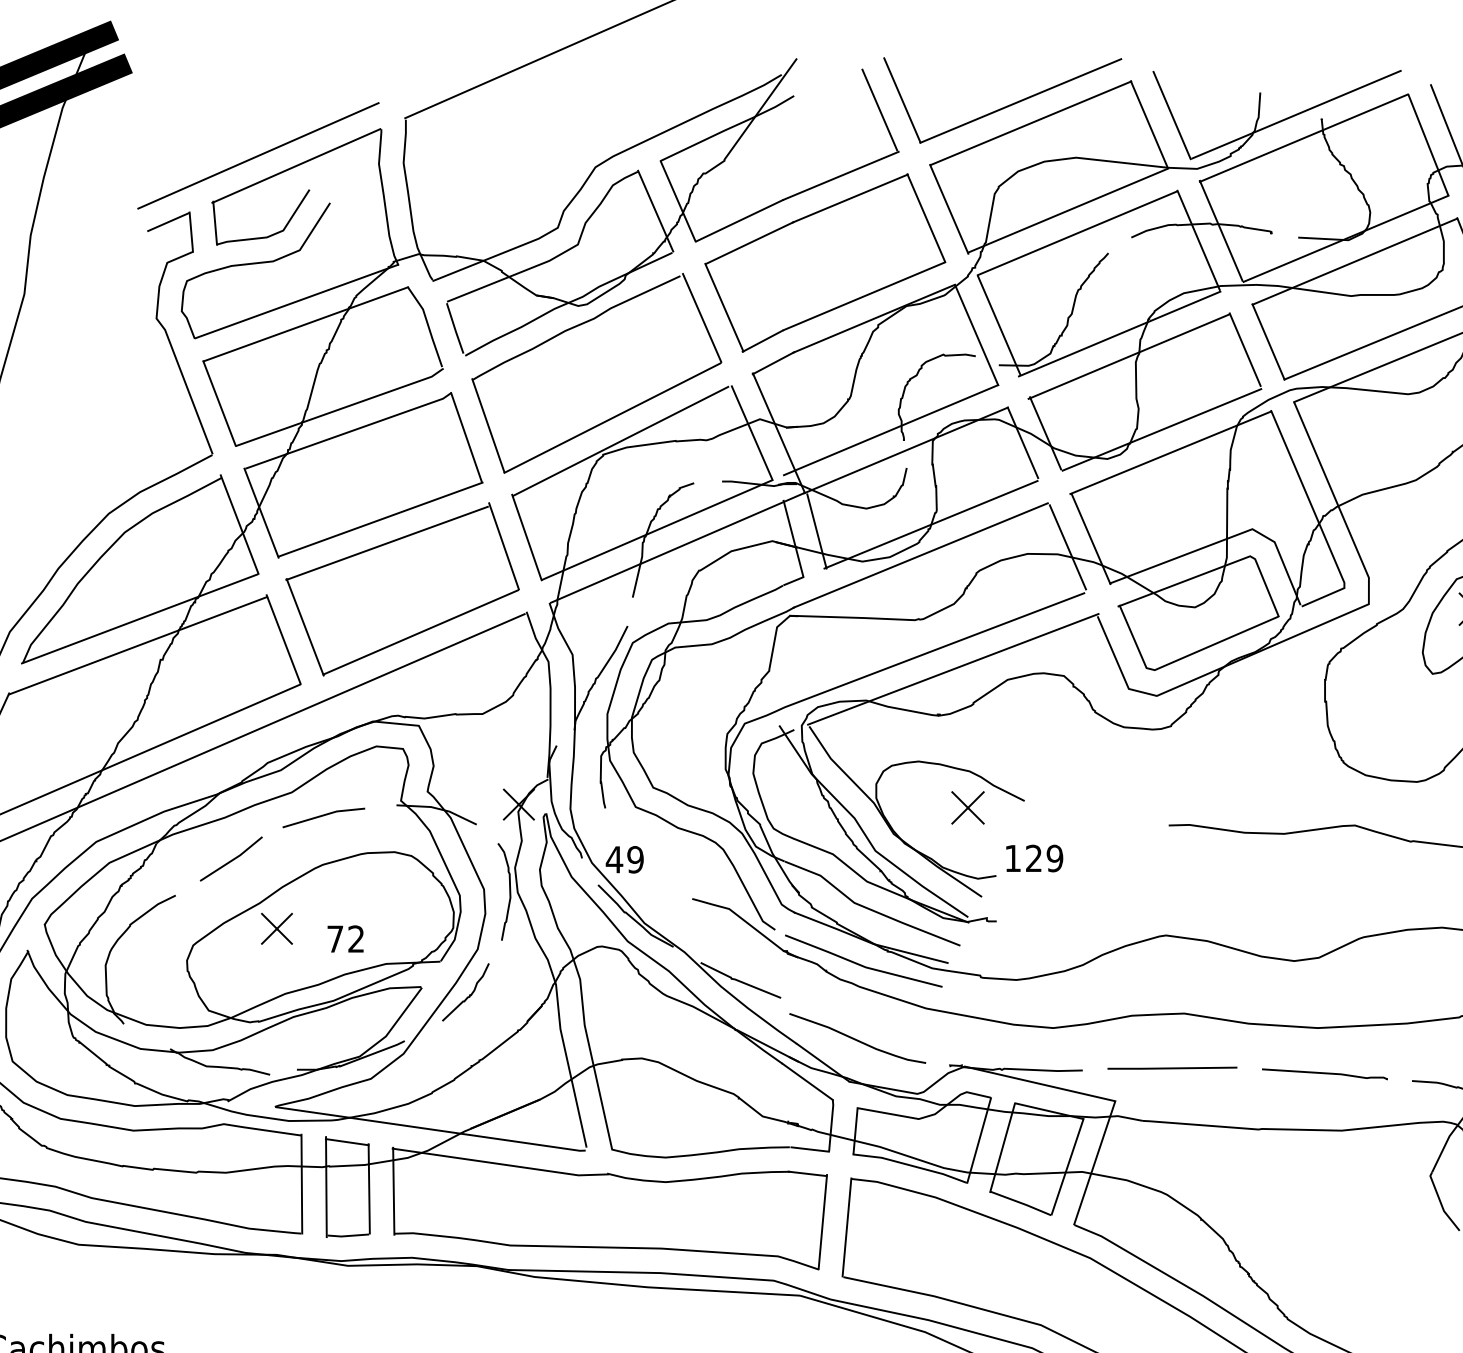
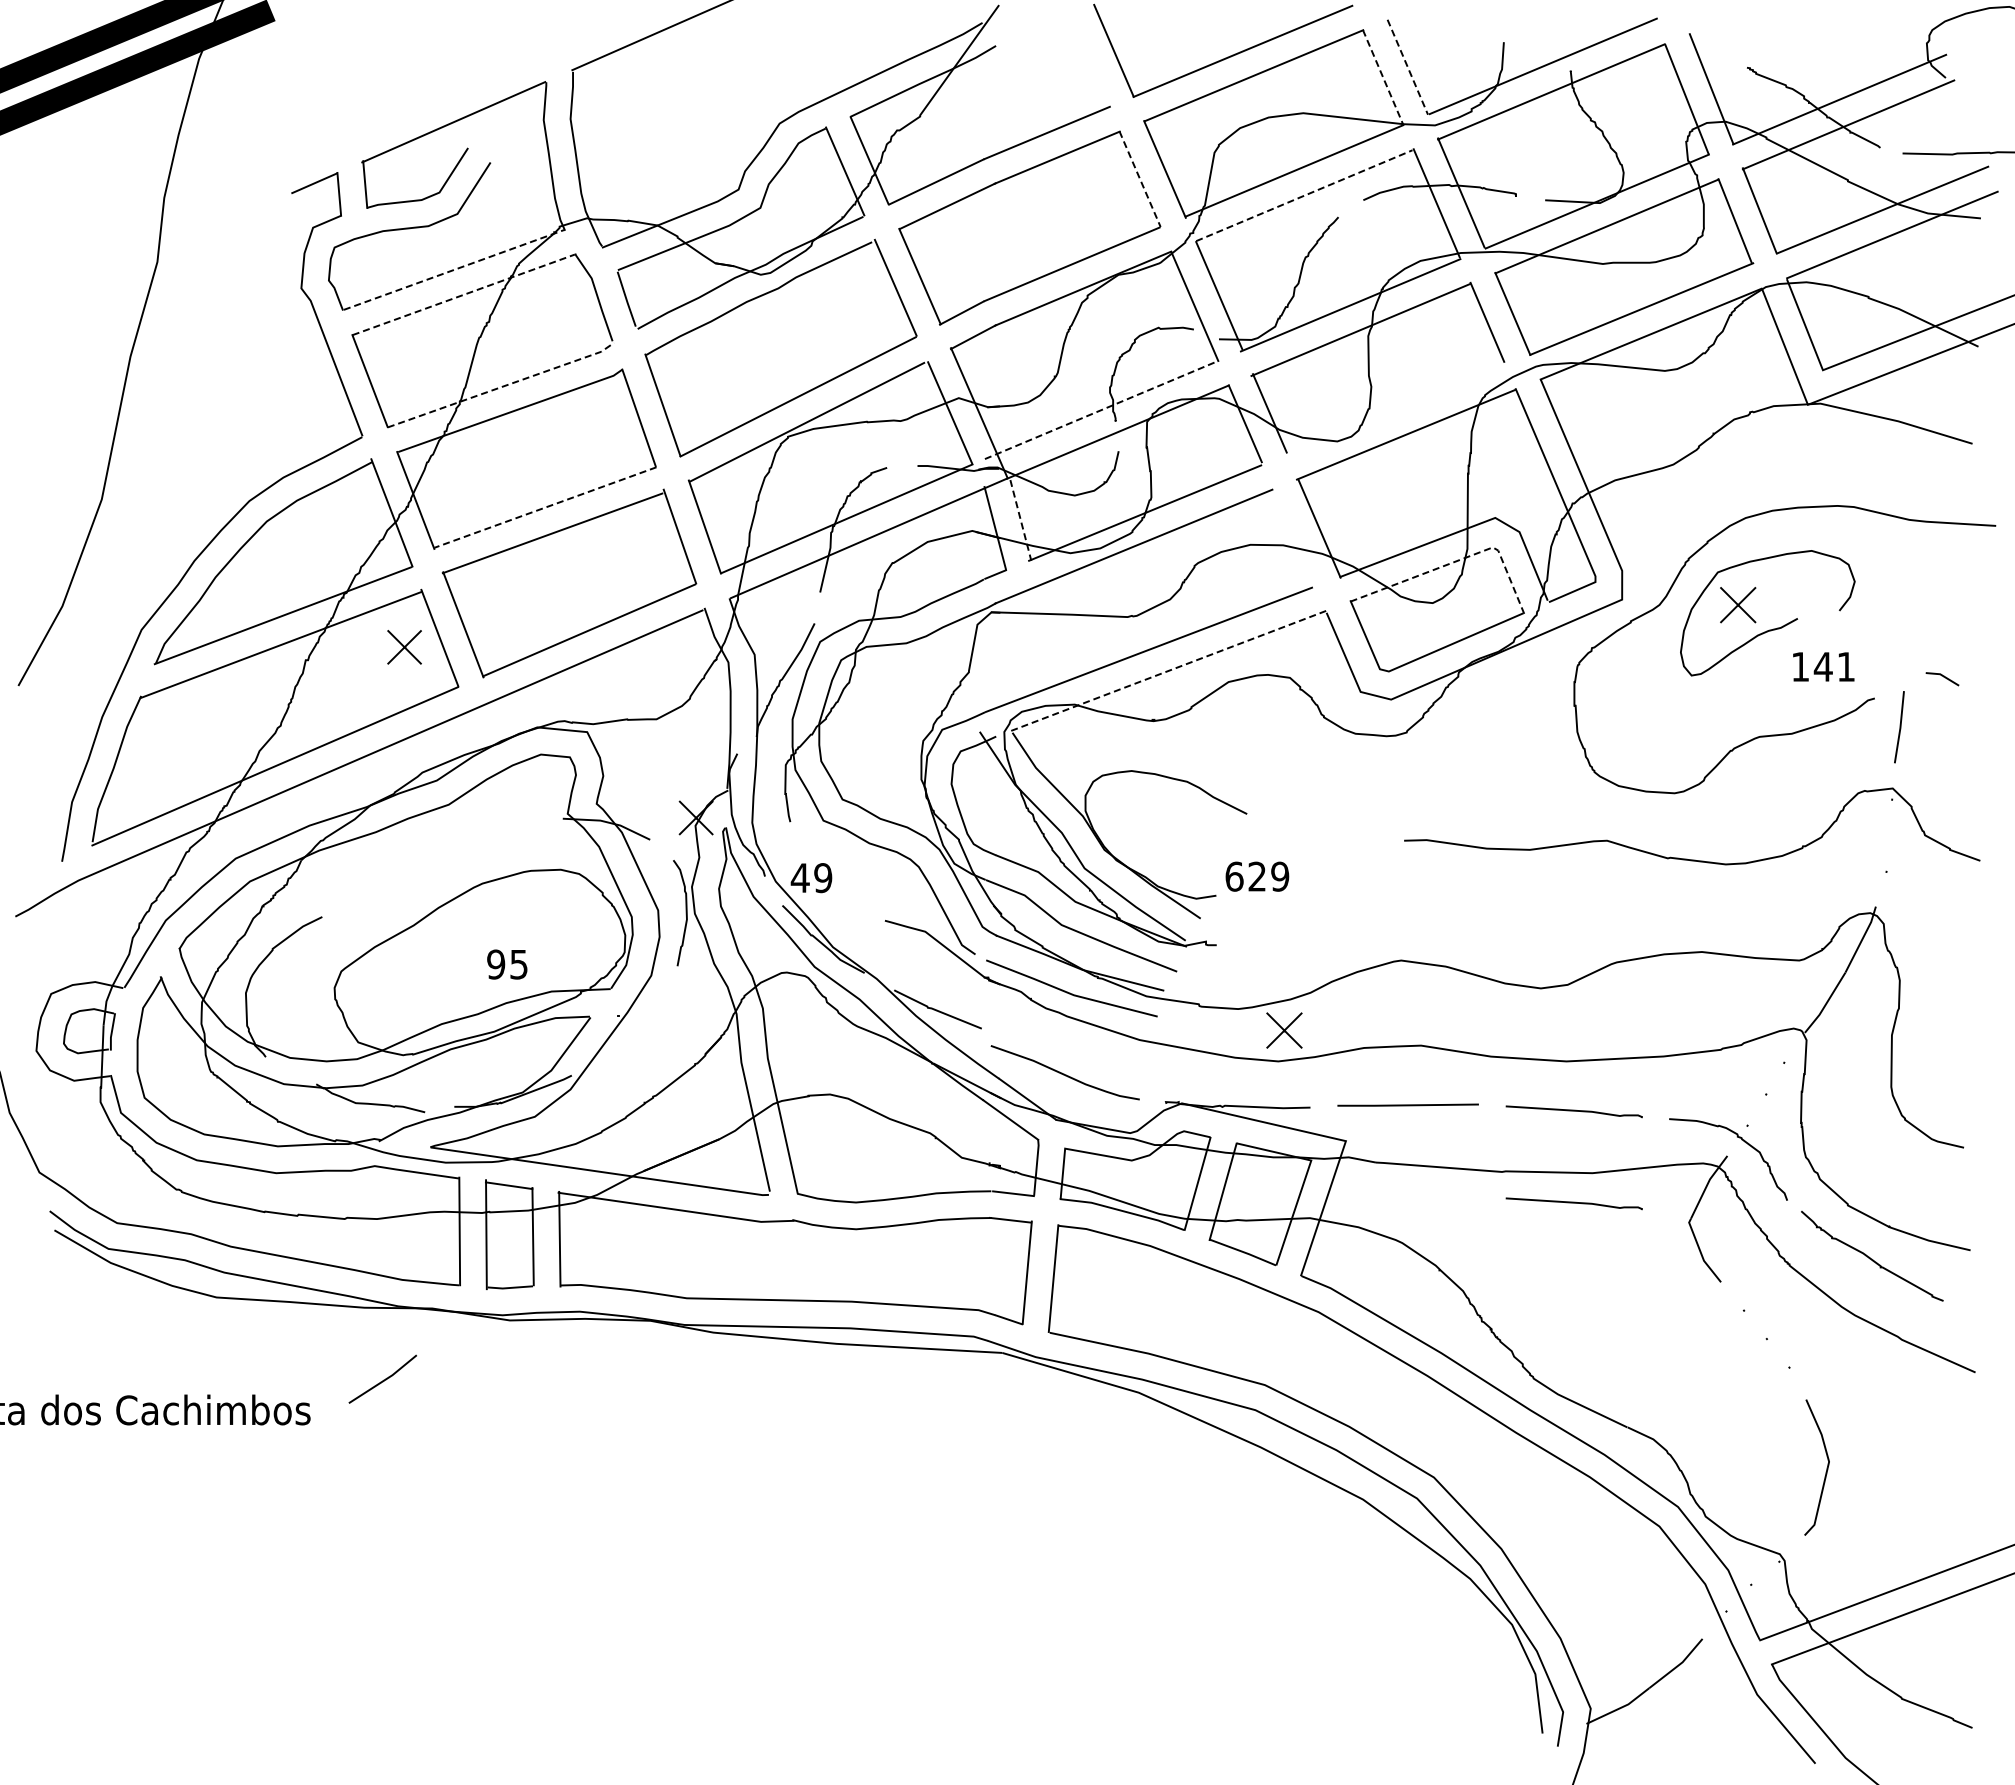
line: (879, 110) -> (1089, 61), removed
line: (1171, 115) -> (1407, 67), solid -> dashed
line: (1149, 124) -> (1383, 77), solid -> dashed
line: (258, 155) -> (412, 110), removed
line: (926, 218) -> (1140, 179), solid -> dashed
line: (1077, 233) -> (1304, 195), solid -> dashed
line: (297, 301) -> (454, 269), solid -> dashed
line: (306, 324) -> (464, 294), solid -> dashed
line: (342, 408) -> (503, 386), solid -> dashed
line: (1161, 429) -> (1396, 409), removed
line: (890, 430) -> (1101, 410), solid -> dashed
line: (380, 519) -> (545, 507), solid -> dashed
line: (816, 531) -> (1020, 520), solid -> dashed
line: (1068, 547) -> (1294, 537), removed
line: (1216, 569) -> (1456, 561), solid -> dashed
line: (953, 669) -> (1169, 670), solid -> dashed
part: (968, 807) -> (1284, 1030), moved
line: (323, 816) -> (483, 830), removed
text: (1013, 858) -> (1234, 876), 129 -> 629
line: (231, 859) -> (383, 1379), moved
part: (276, 929) -> (404, 647), moved
text: (345, 939) -> (507, 964), 72 -> 95
curve: (469, 994) -> (642, 1024), removed
curve: (1324, 1158) -> (1573, 1203), added

